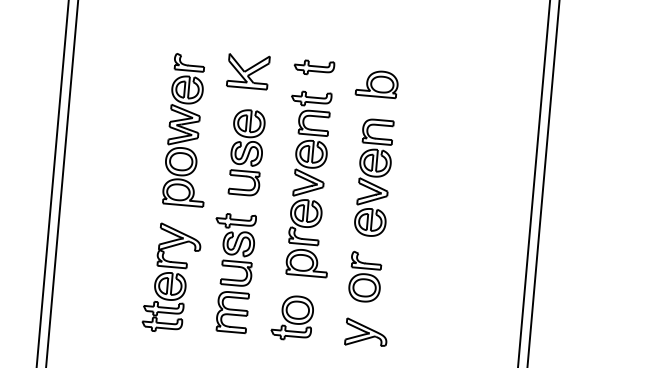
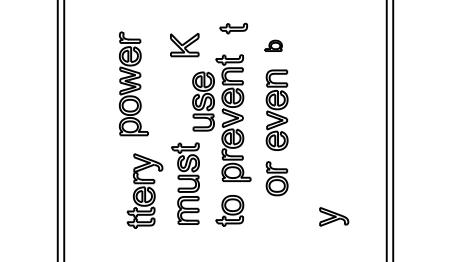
part: (314, 67) -> (233, 28), moved
part: (377, 83) -> (273, 45), size x0.6
part: (188, 129) -> (133, 83), moved
part: (246, 152) -> (203, 101), moved
part: (367, 332) -> (334, 216), moved

